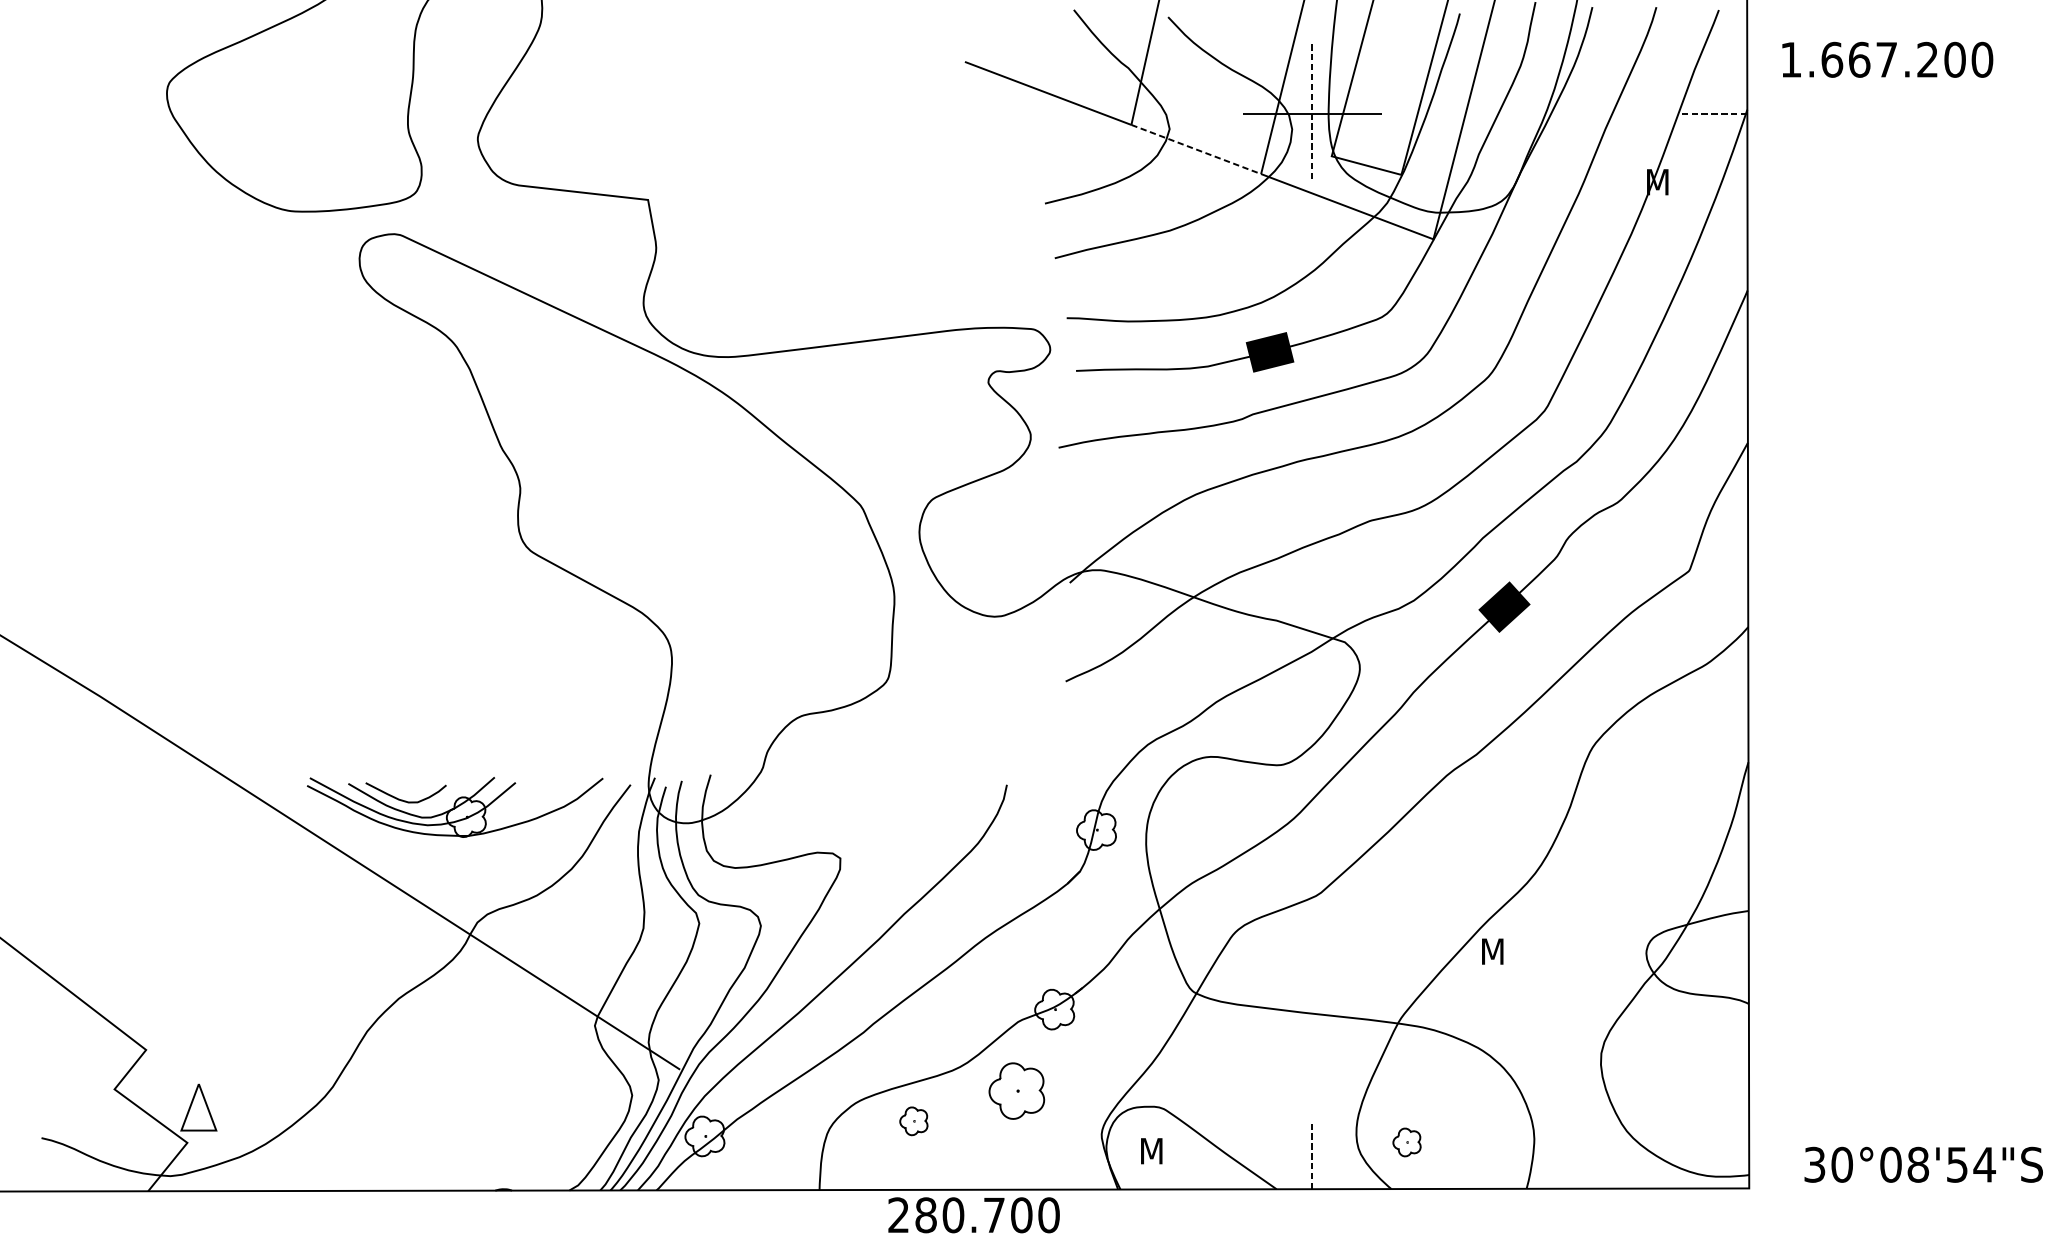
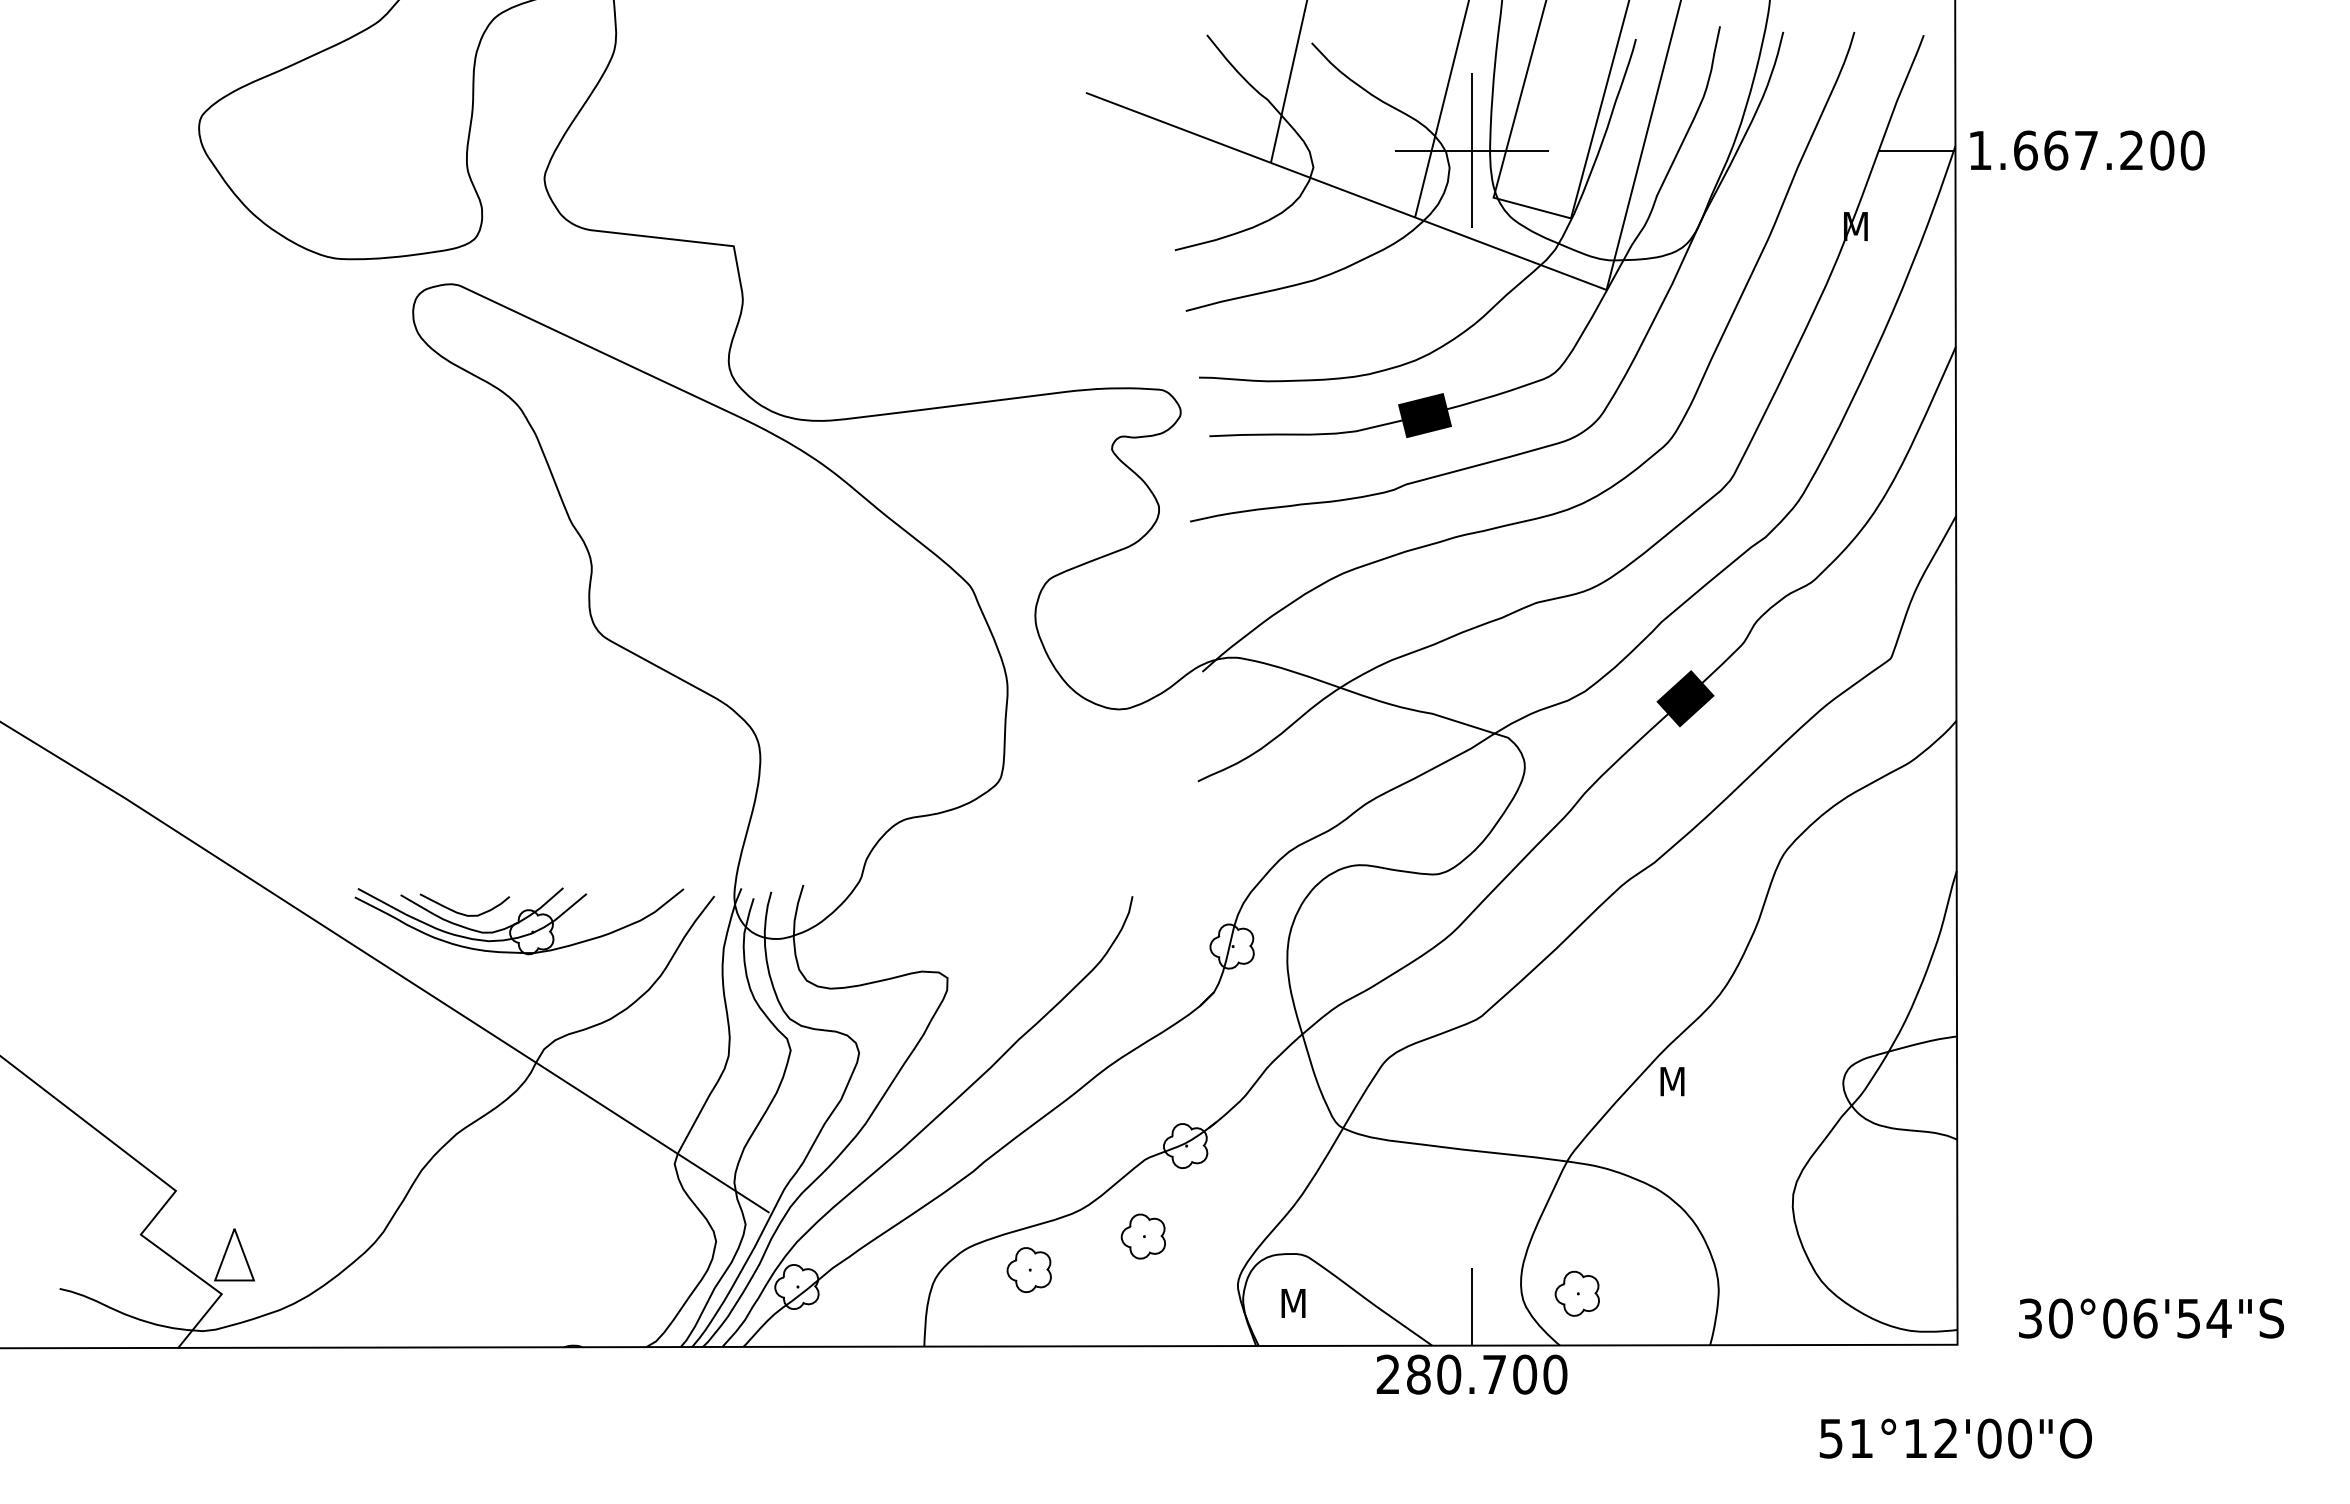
text: (1887, 59) -> (2087, 150), moved
line: (1712, 113) -> (1916, 150), dashed -> solid
line: (1311, 114) -> (1471, 151), dashed -> solid
line: (1196, 149) -> (1343, 190), dashed -> solid
part: (1015, 1090) -> (1142, 1236), size x0.71
part: (913, 1121) -> (1028, 1270), size x1.43
part: (1406, 1142) -> (1576, 1293), size x1.43
line: (1311, 1153) -> (1471, 1306), dashed -> solid
text: (1918, 1164) -> (2145, 1318), 30°08'54"S -> 30°06'54"S
text: (973, 1215) -> (1471, 1374), moved

